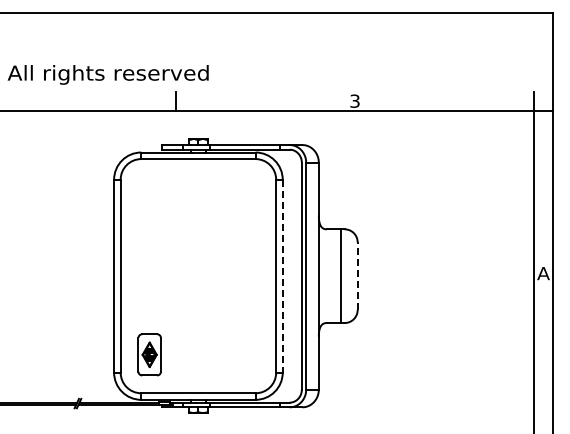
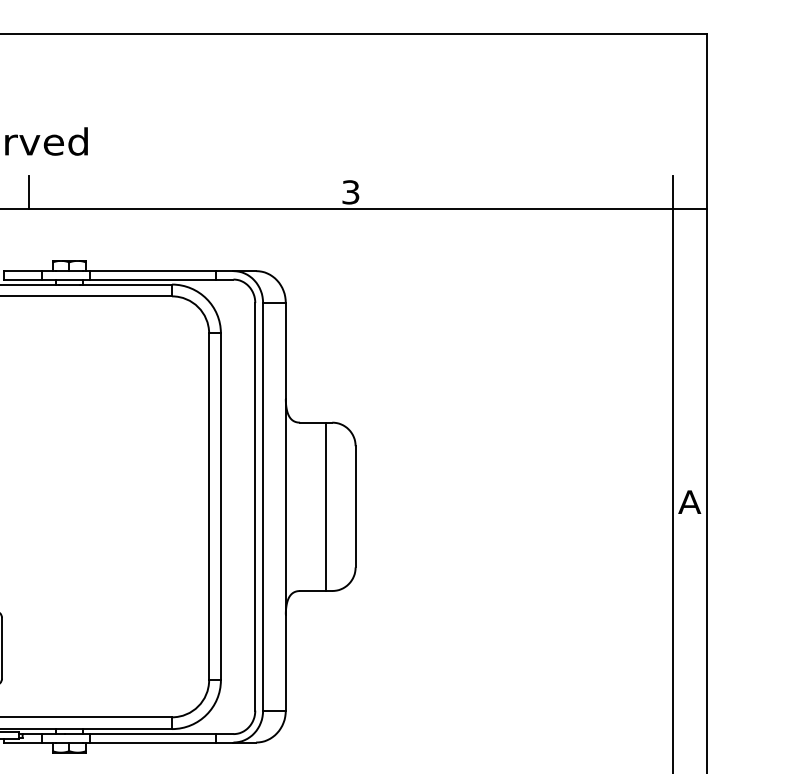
line: (282, 276) -> (220, 507), dashed -> solid
line: (357, 276) -> (355, 507), dashed -> solid

